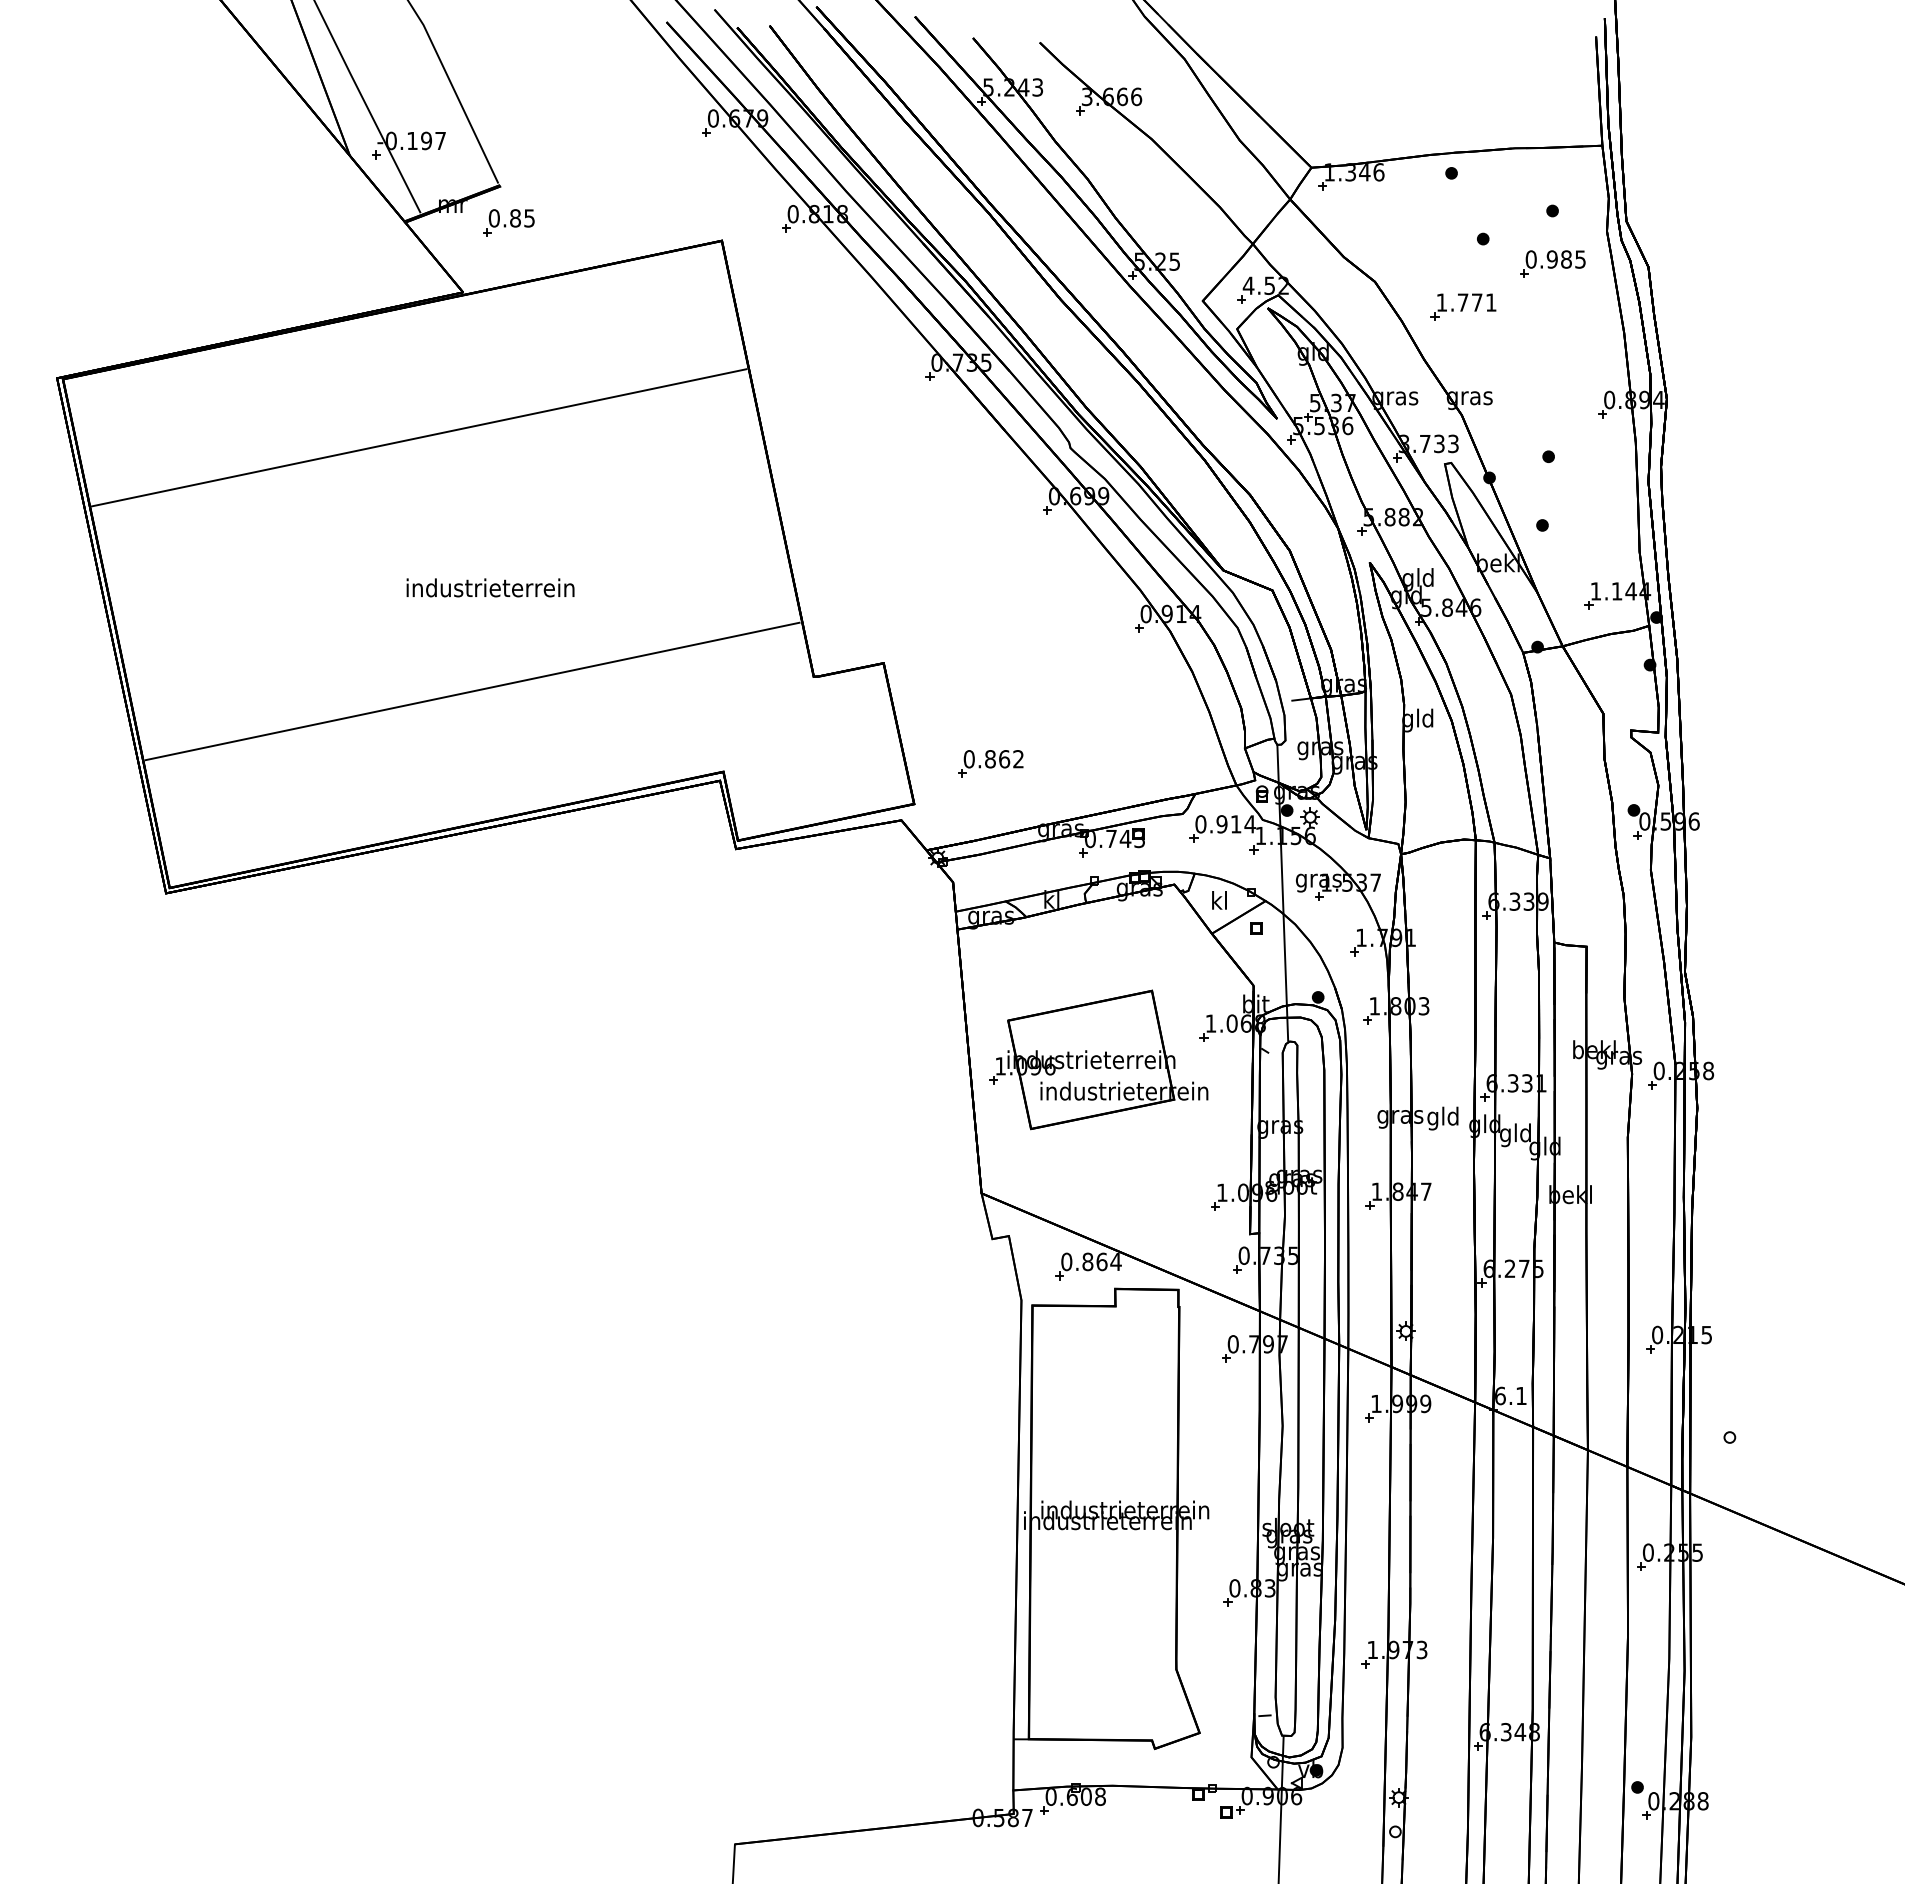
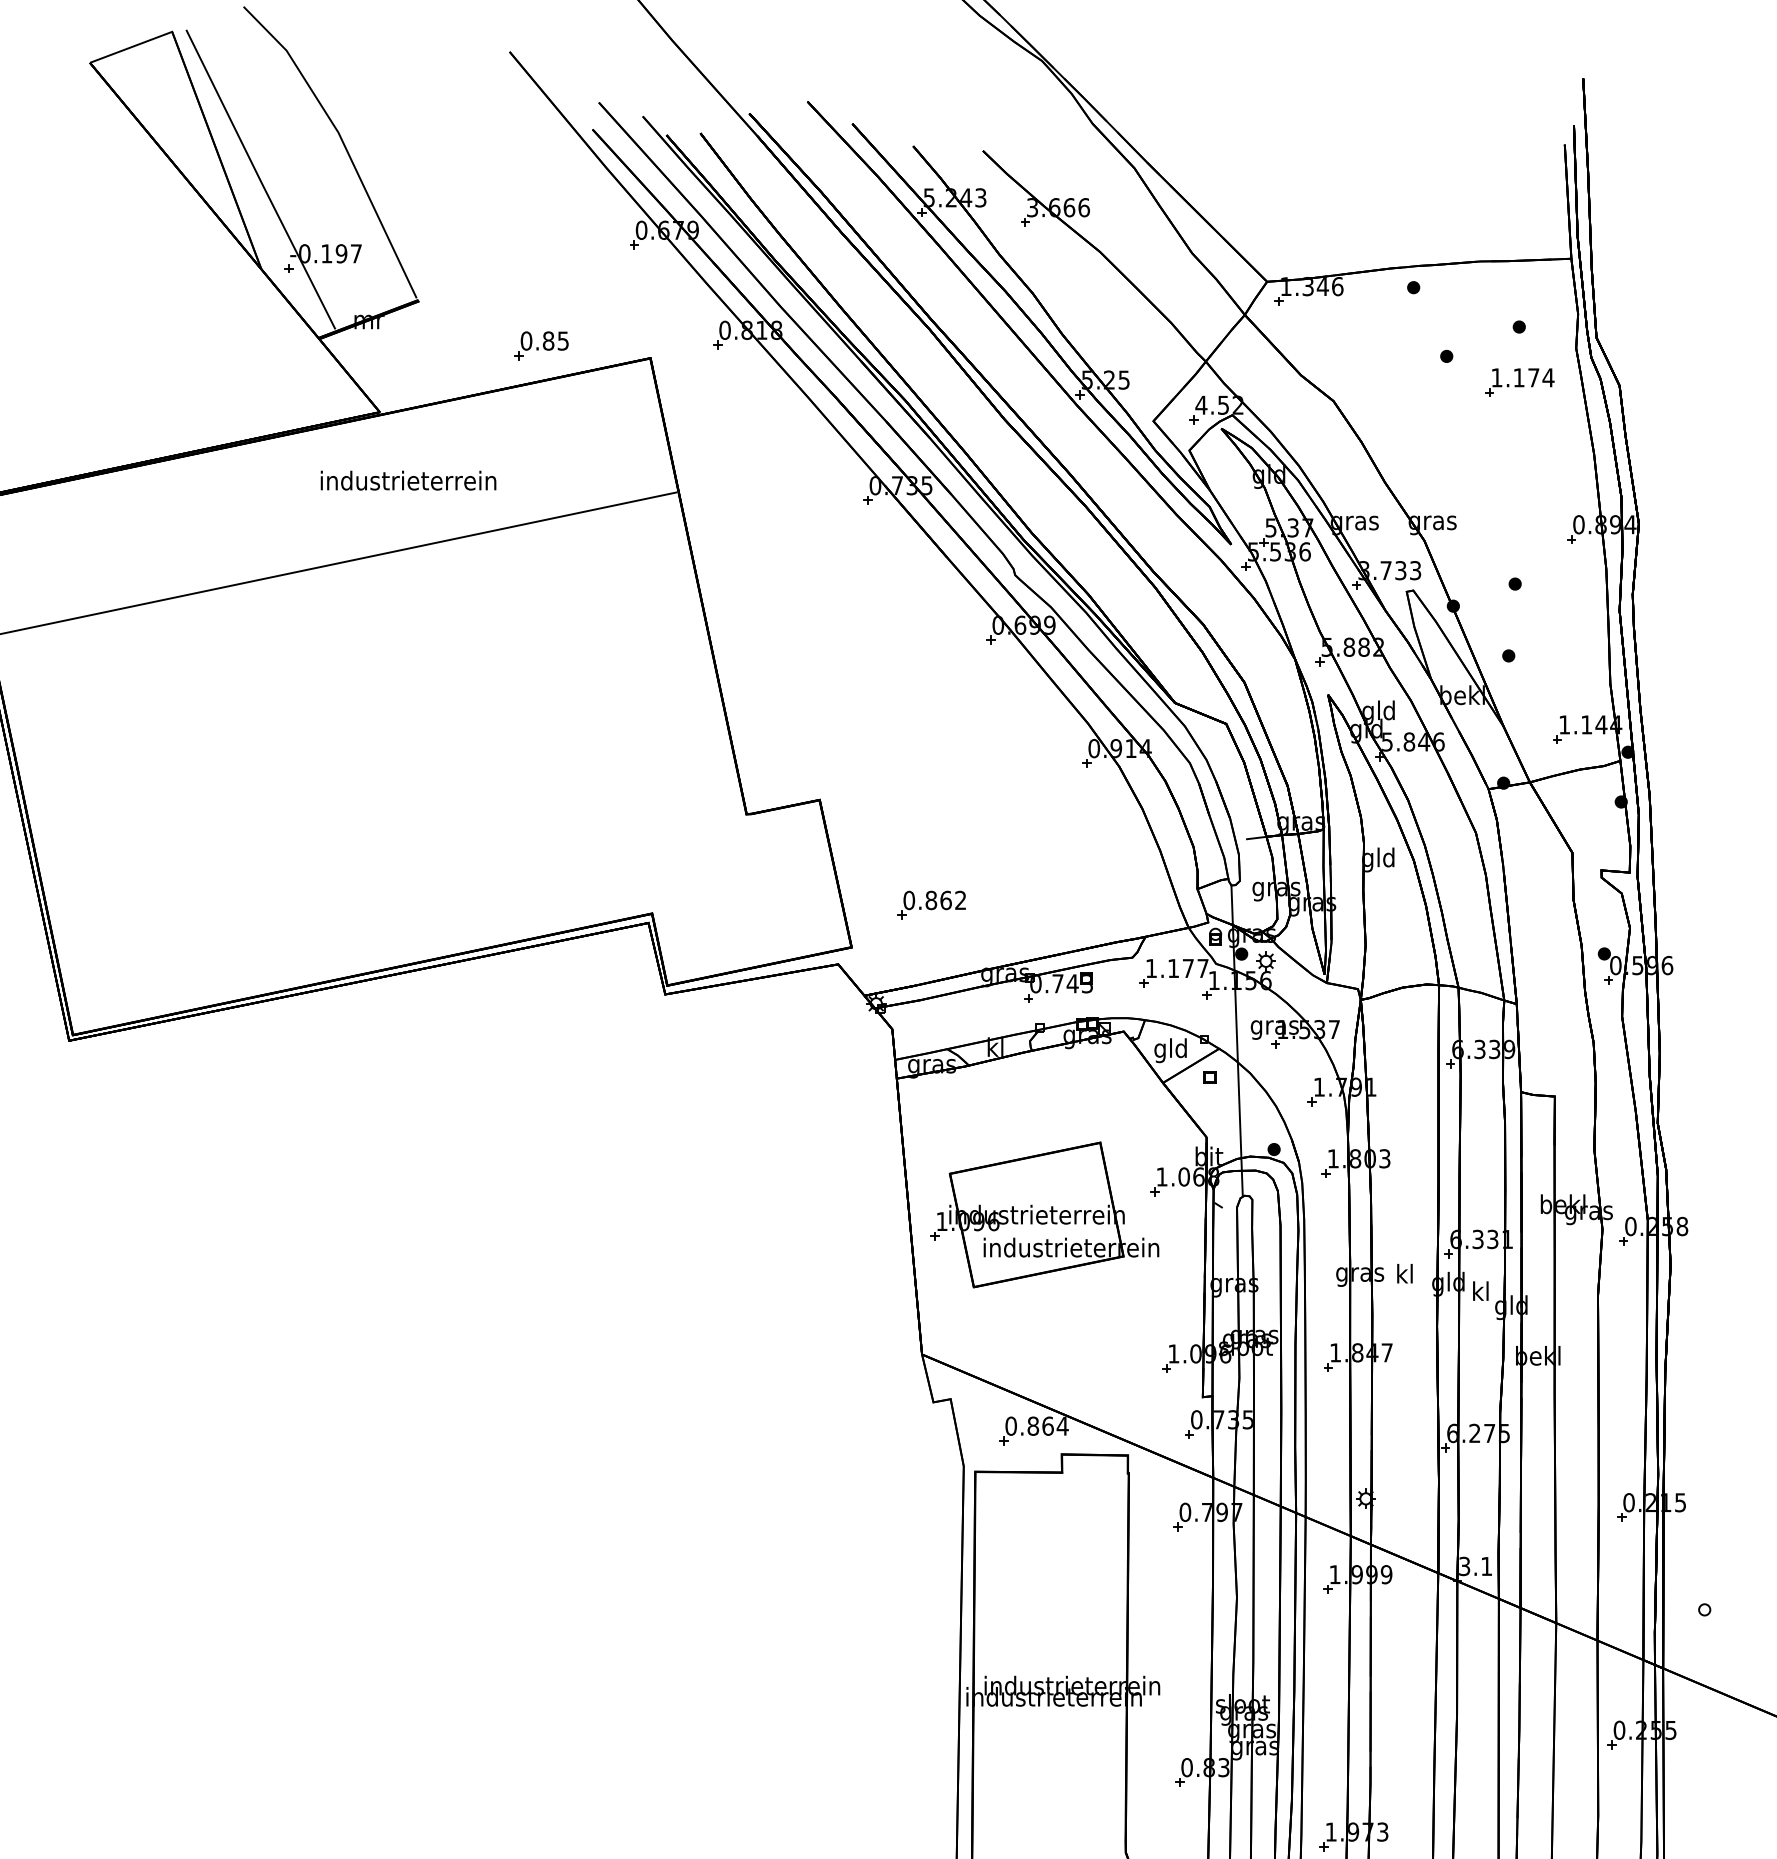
part: (508, 222) -> (541, 345), moved
text: (1555, 259) -> (1522, 377), 0.985 -> 1.174
part: (1463, 306) -> (1426, 426), removed
text: (490, 587) -> (408, 480), moved
line: (472, 691) -> (389, 829), removed
text: (1225, 824) -> (1177, 968), 0.914 -> 1.177
text: (1218, 902) -> (1169, 1050), kl -> gld
text: (1442, 1118) -> (1404, 1276), gld -> kl
text: (1515, 1135) -> (1480, 1293), gld -> kl
text: (1500, 1395) -> (1464, 1565), 6.1 -> 3.1

